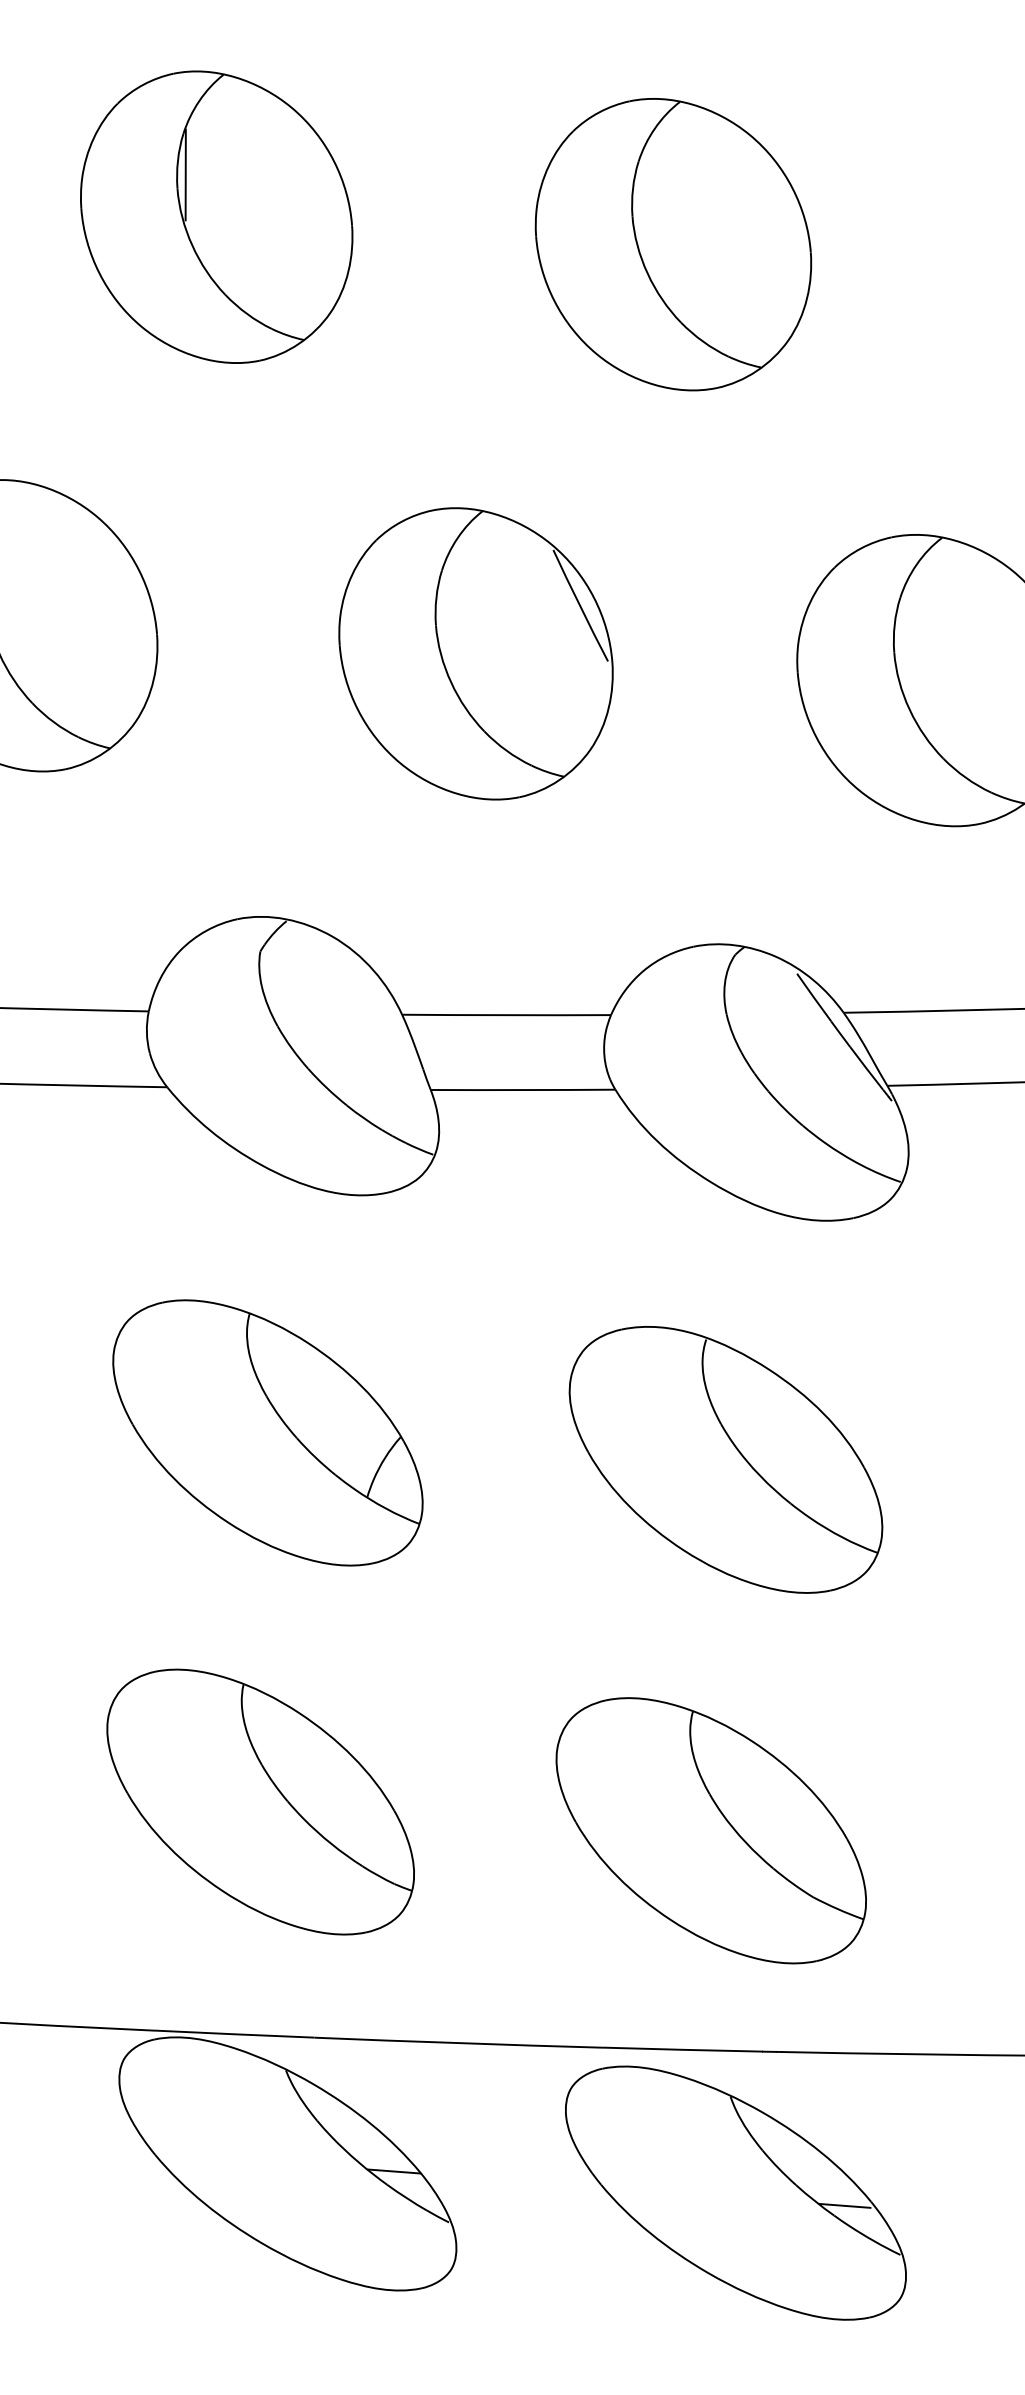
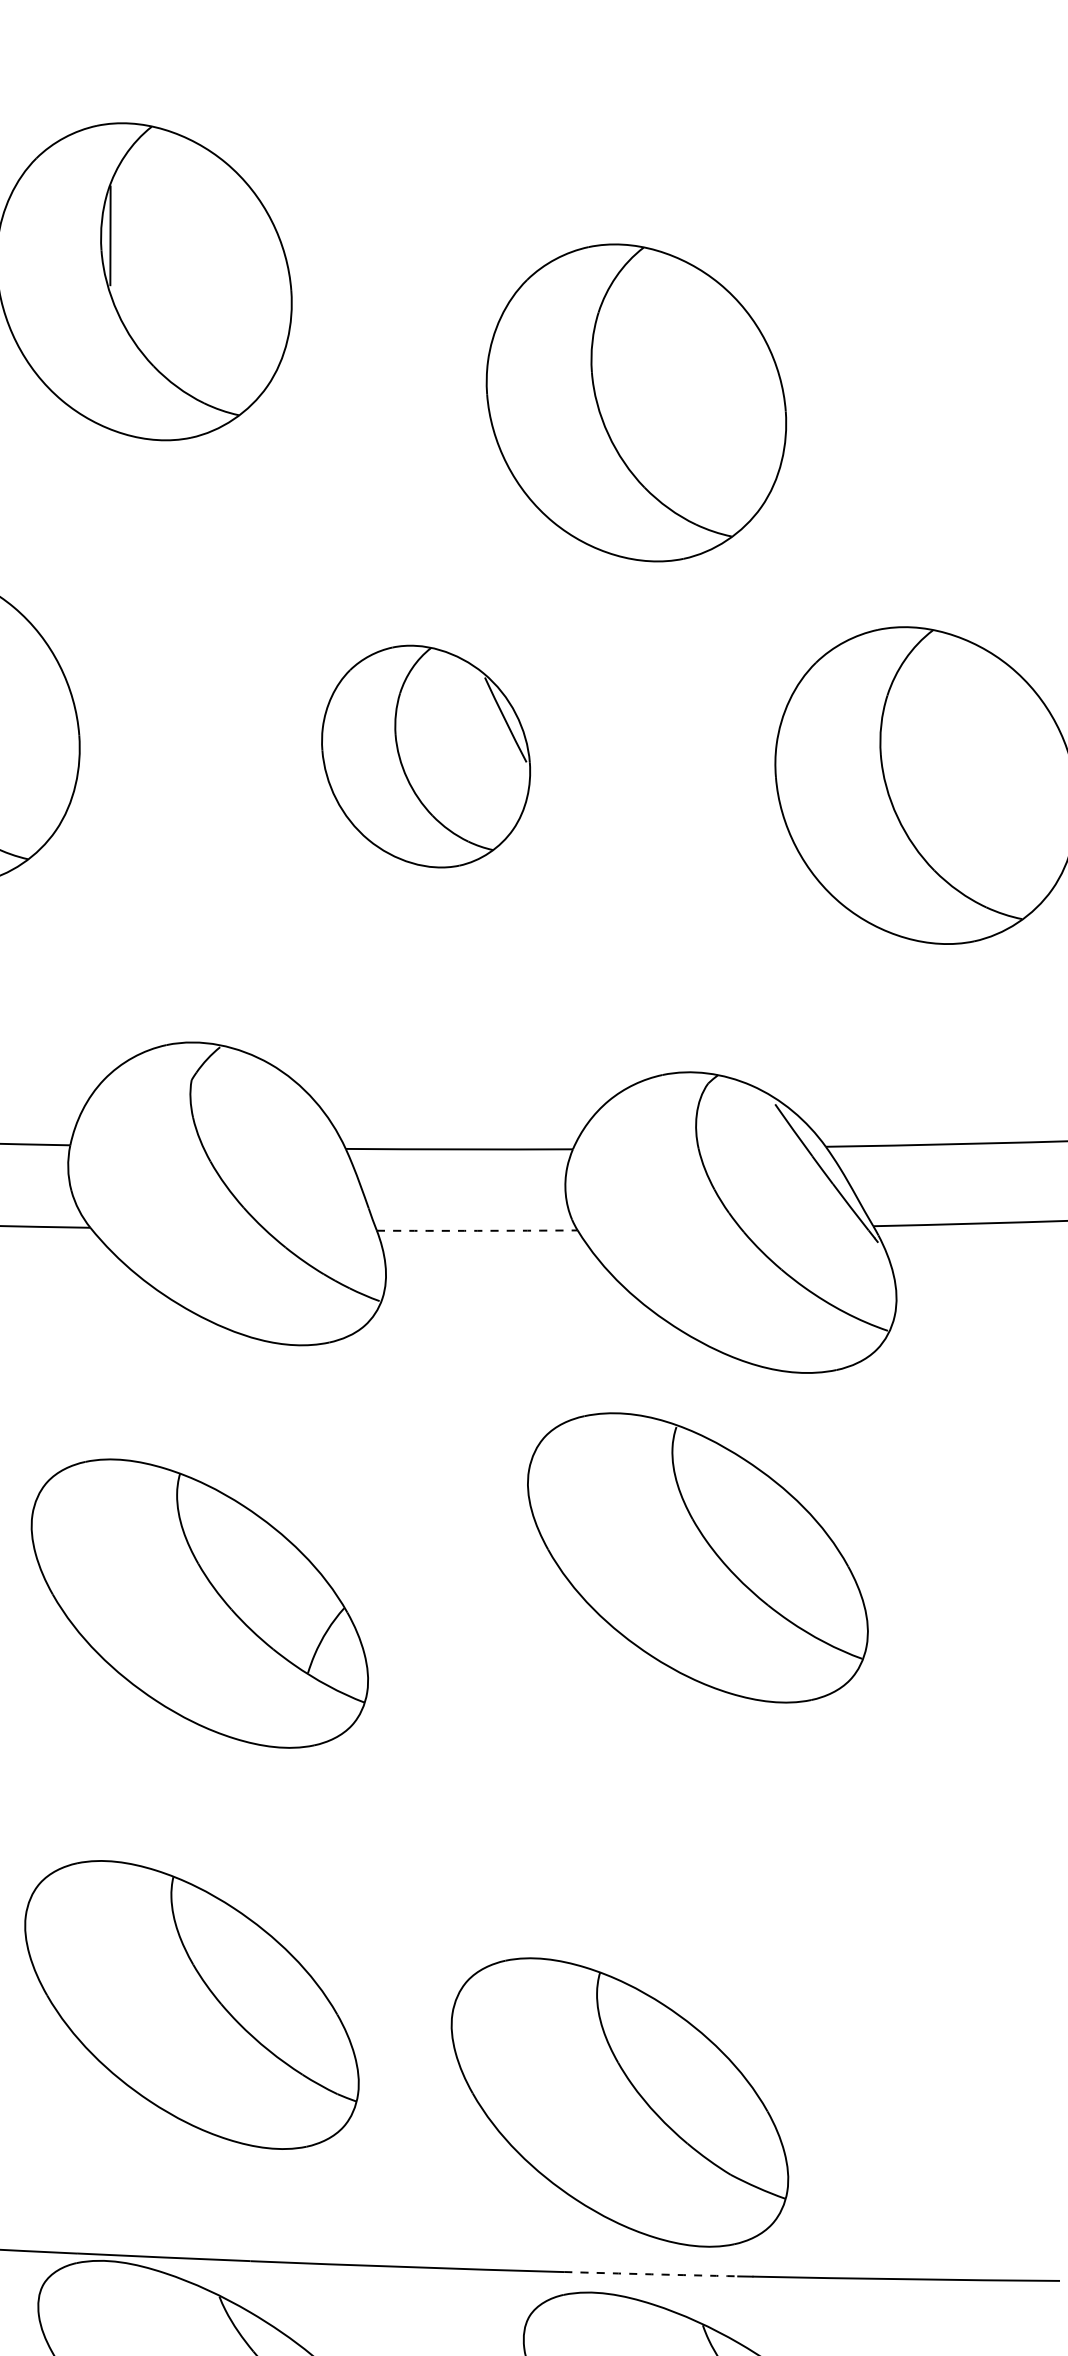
part: (673, 244) -> (636, 402), moved
part: (475, 653) -> (425, 756), size x0.7
arc: (523, 1090) -> (477, 1231), solid -> dashed
part: (725, 1459) -> (697, 1557), moved
part: (710, 1830) -> (619, 2102), moved
arc: (683, 2049) -> (651, 2274), solid -> dashed

